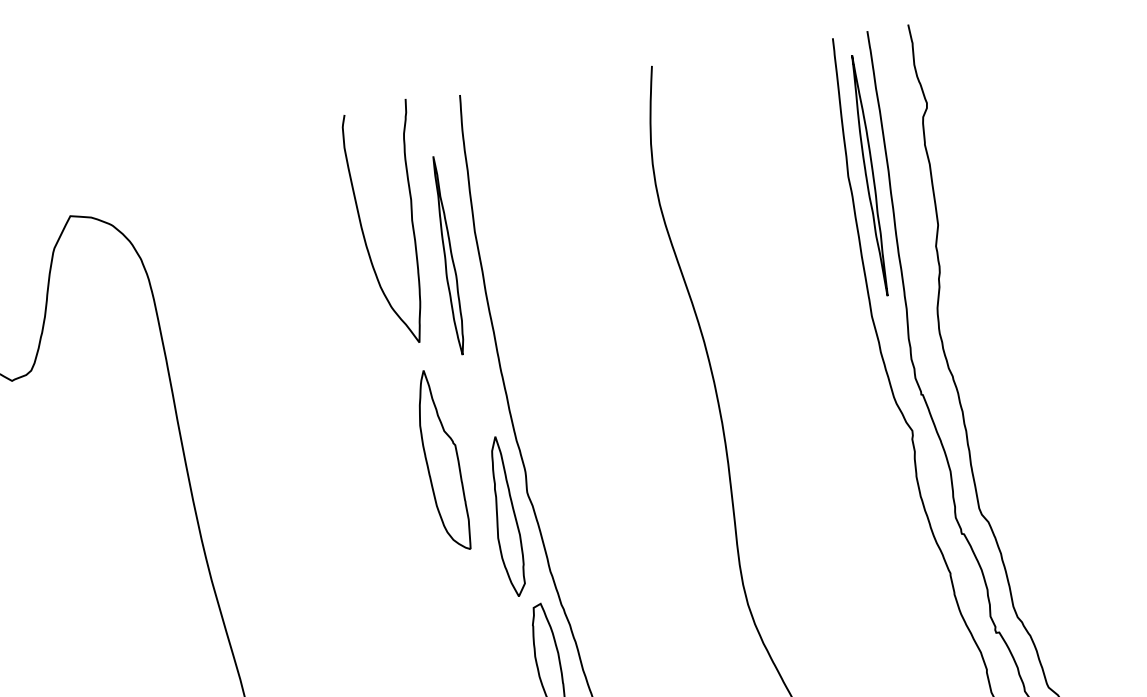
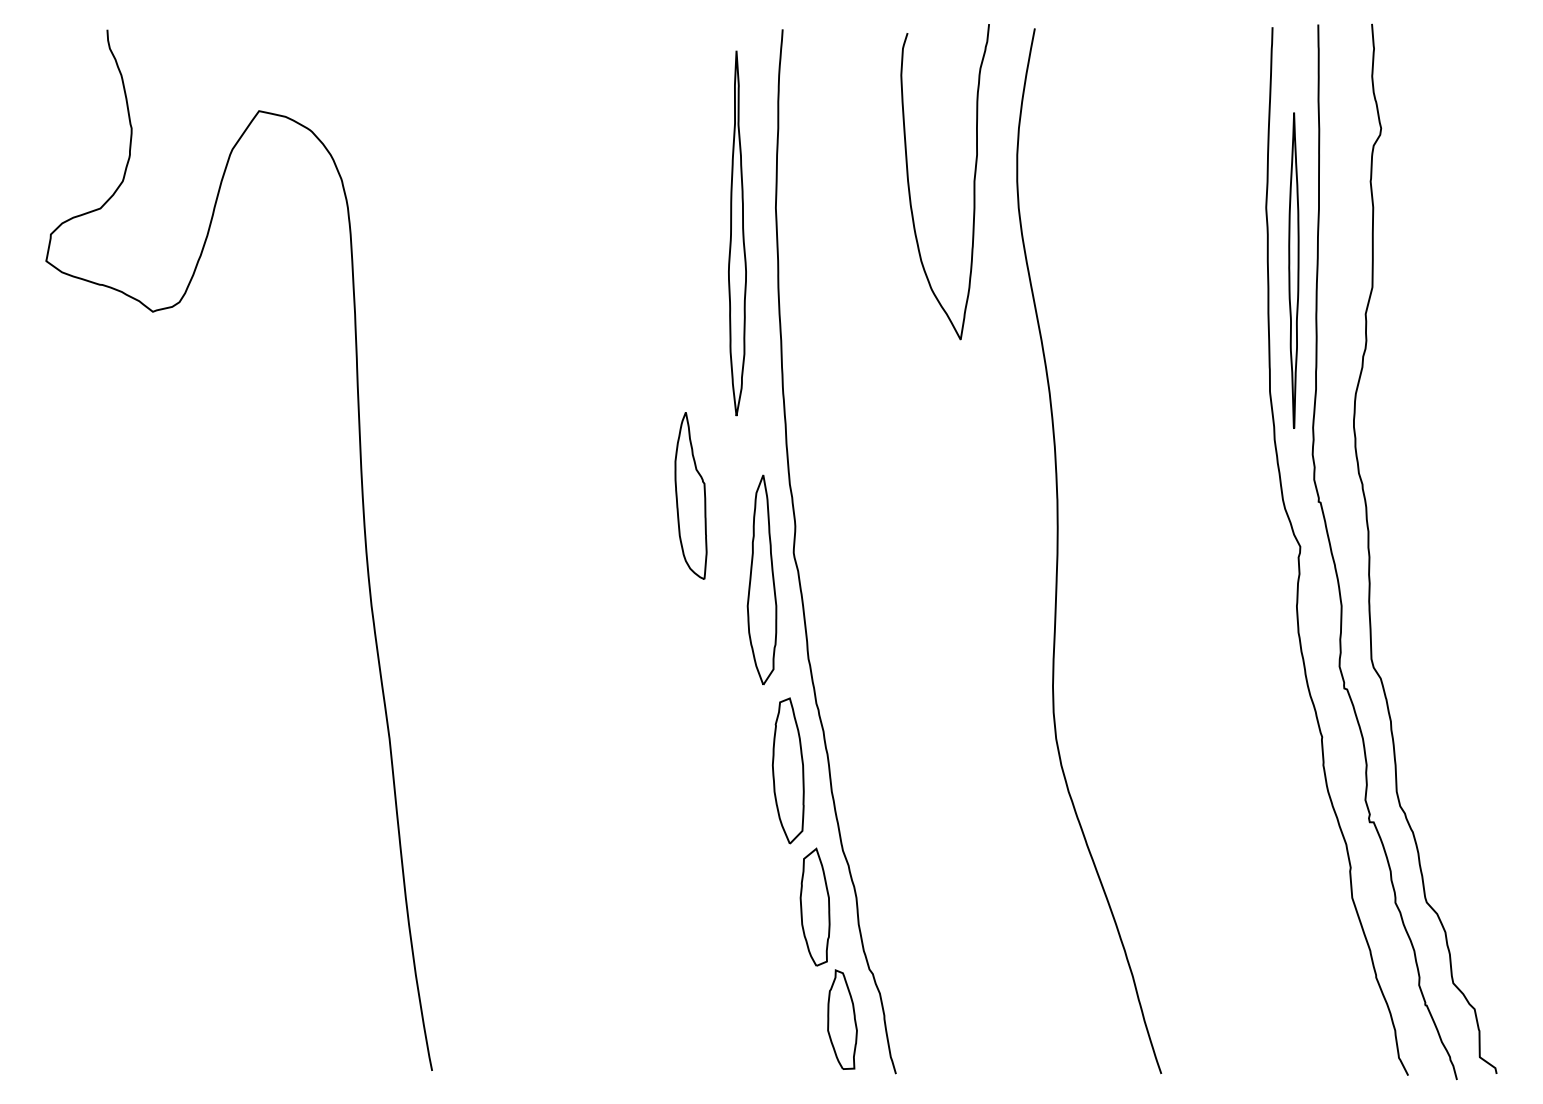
part: (869, 175) -> (1293, 270), moved
curve: (411, 221) -> (973, 182), moved
part: (448, 255) -> (737, 233), size x1.4
part: (442, 460) -> (690, 495), size x0.7

